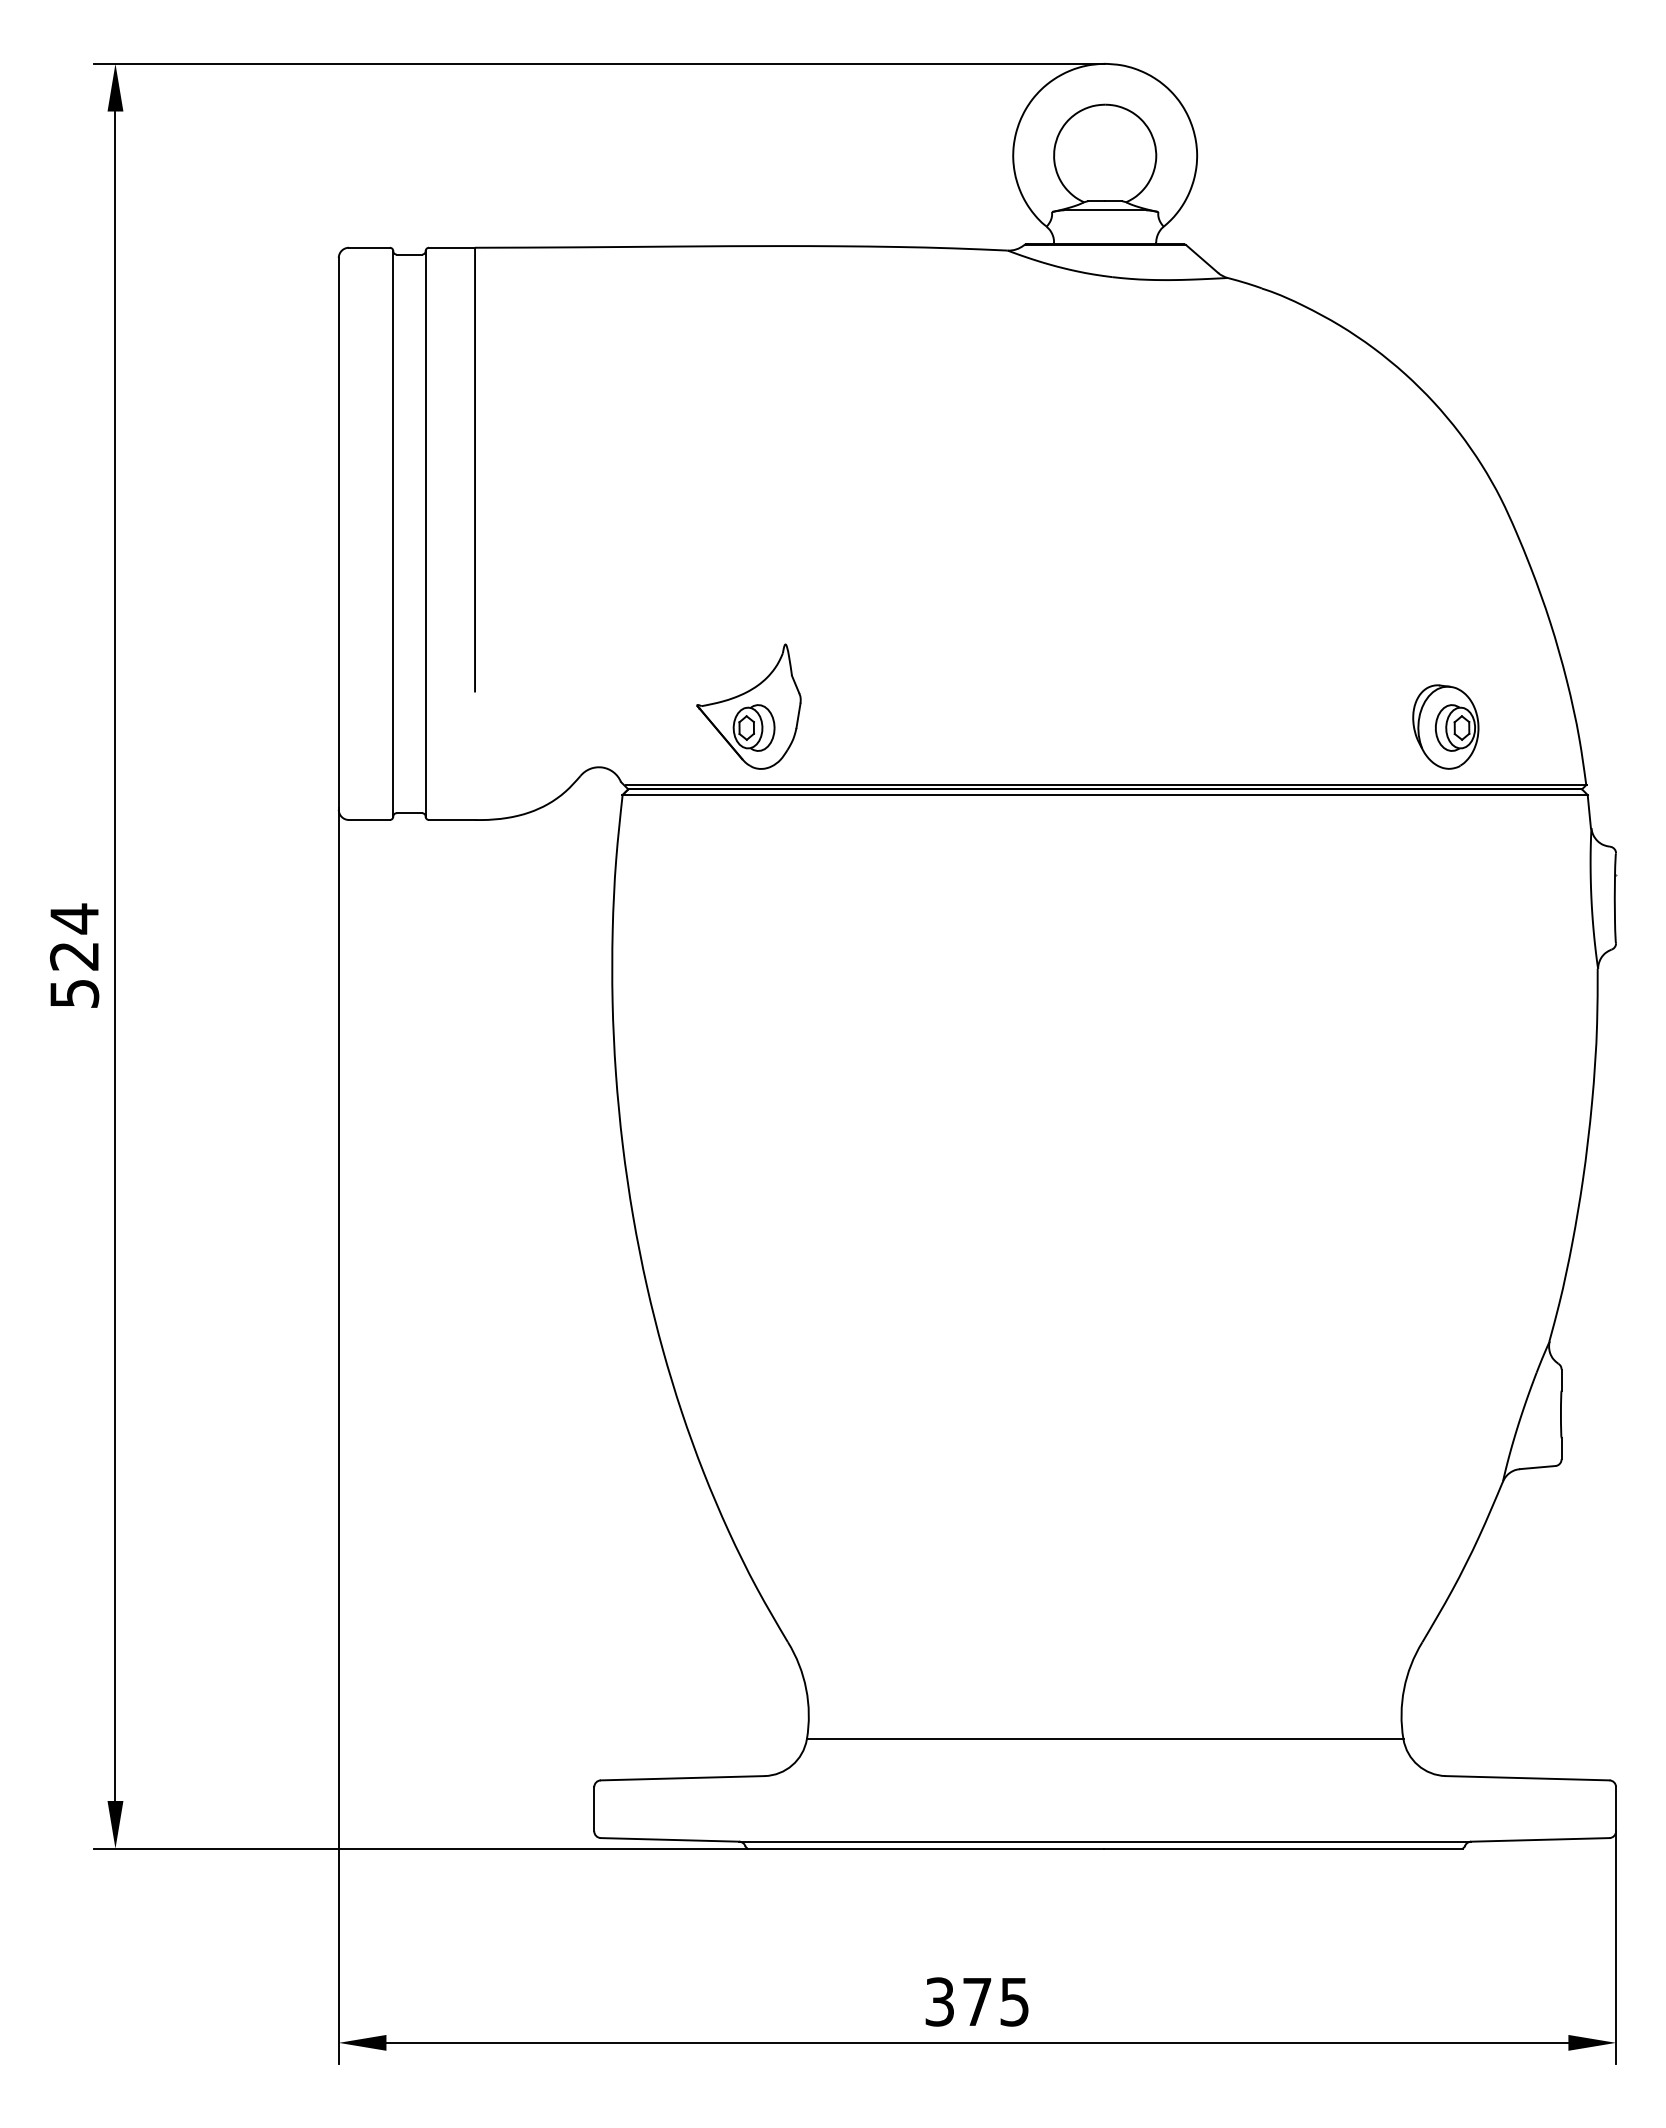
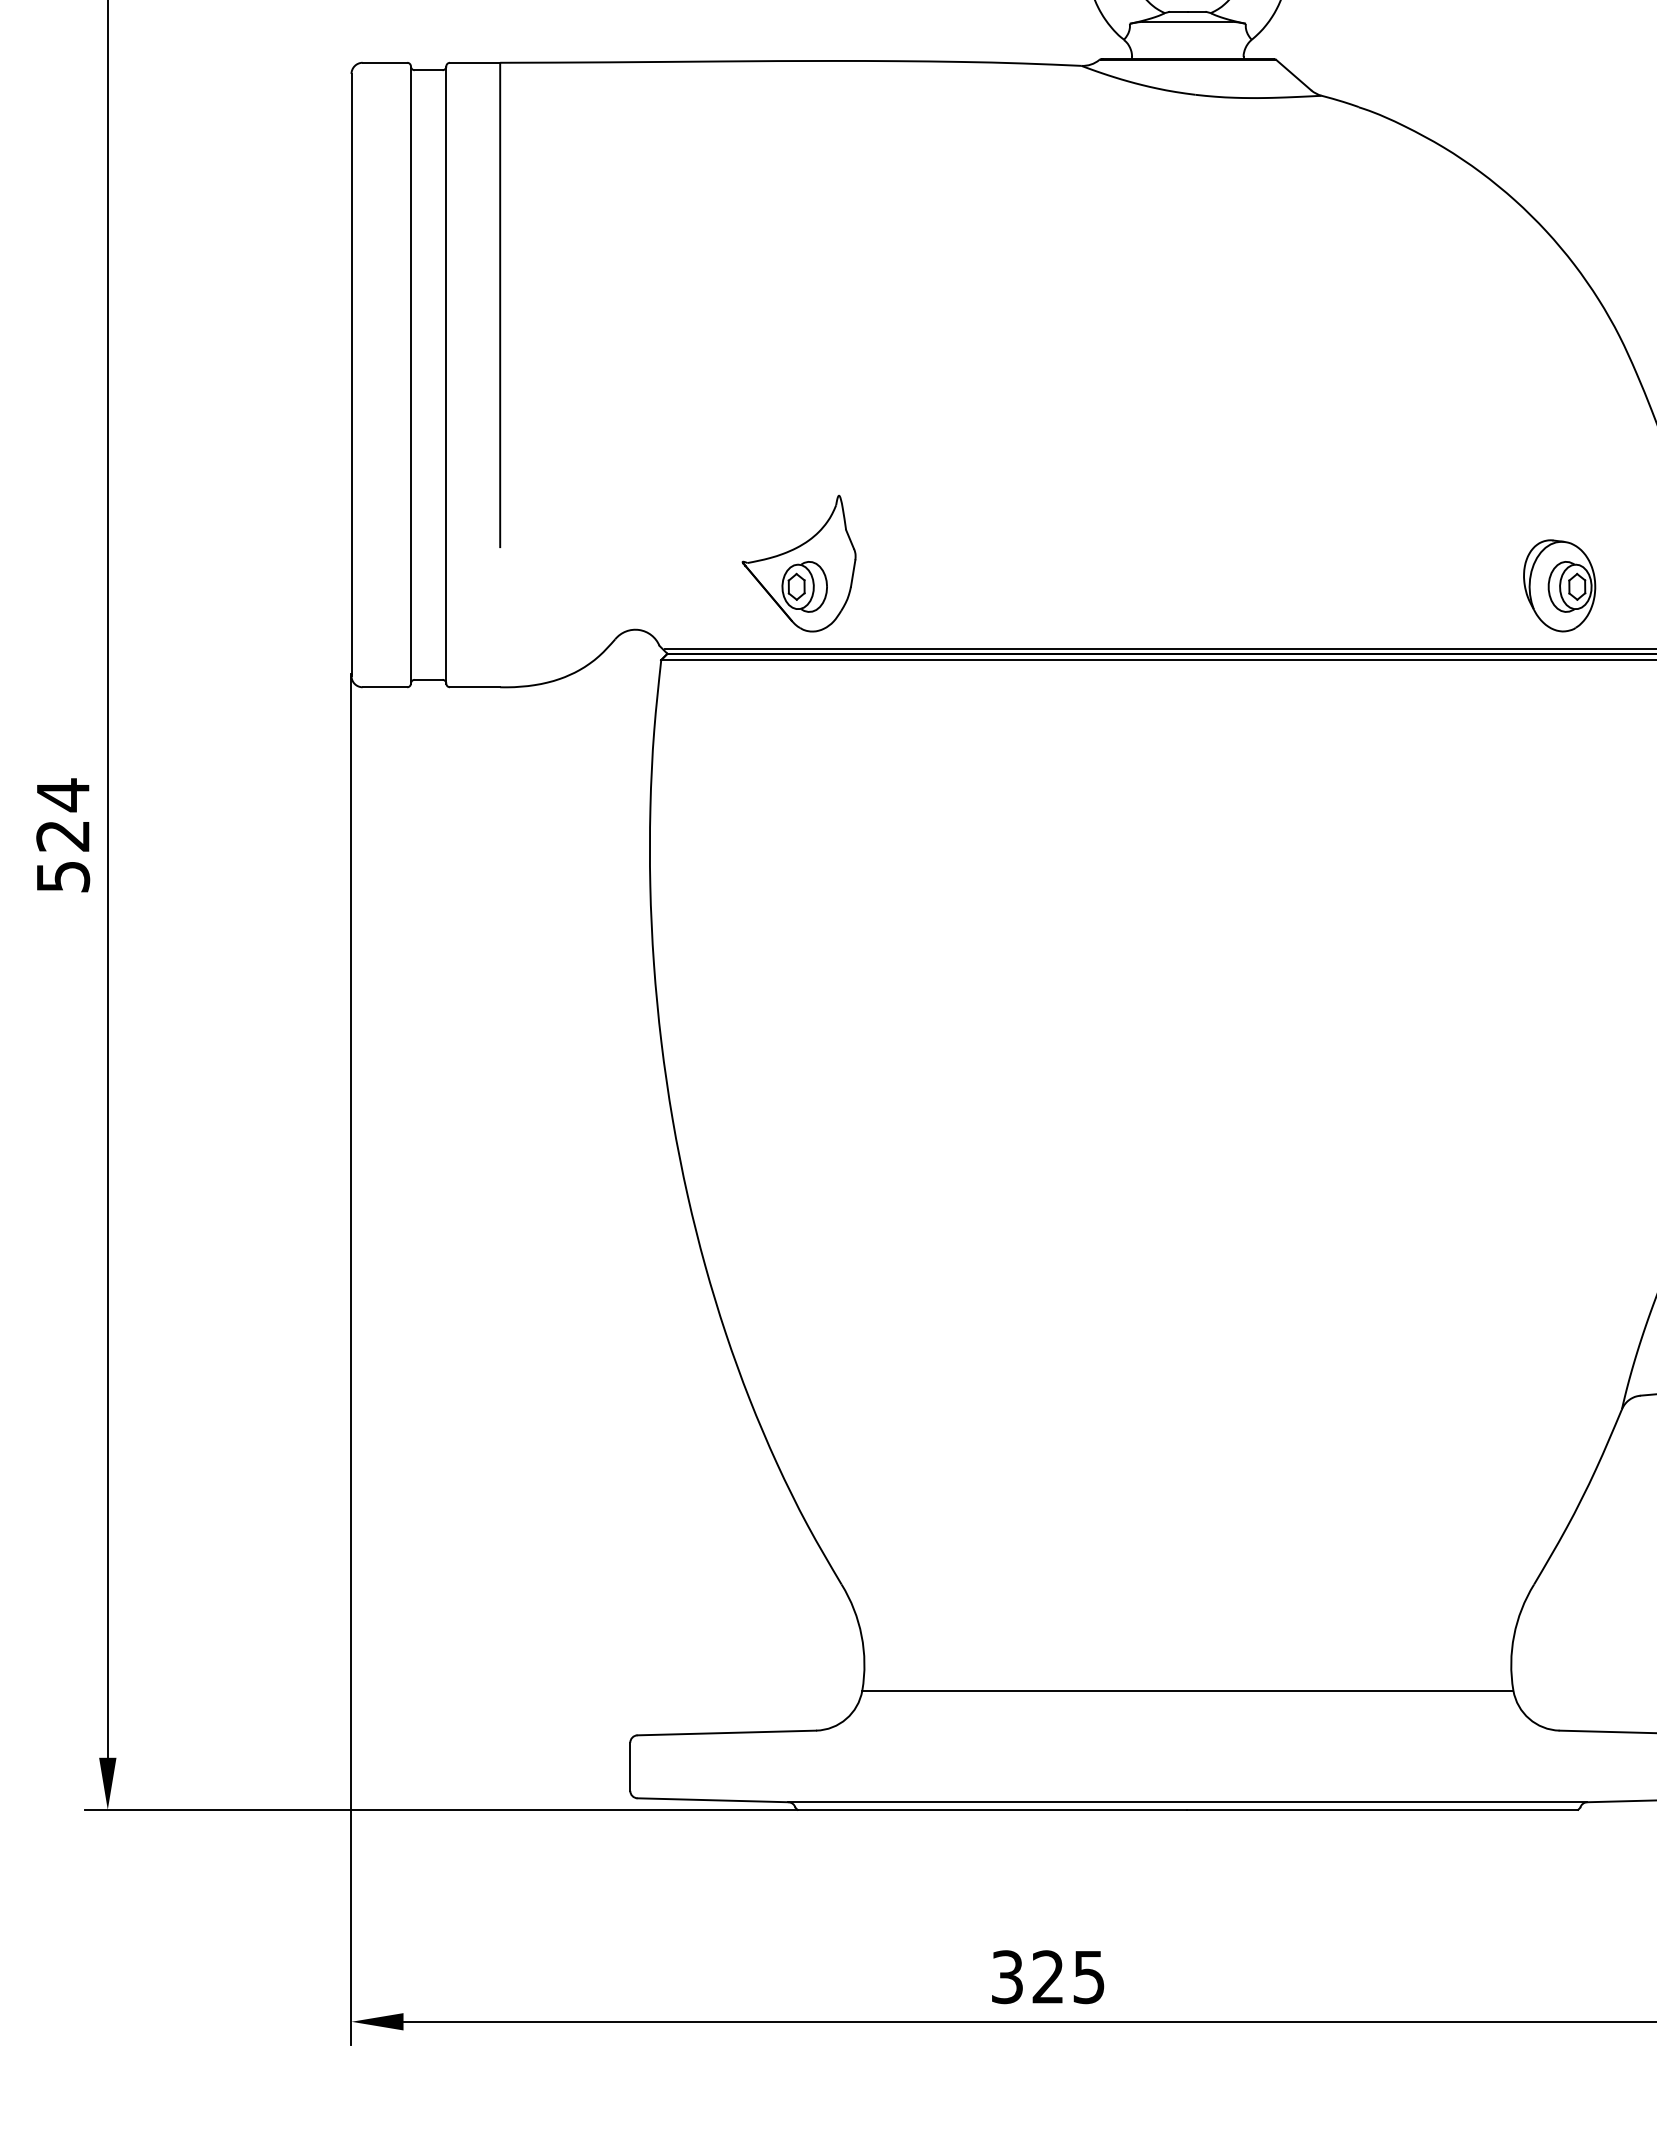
text: (977, 2001) -> (1048, 1976), 375 -> 325

